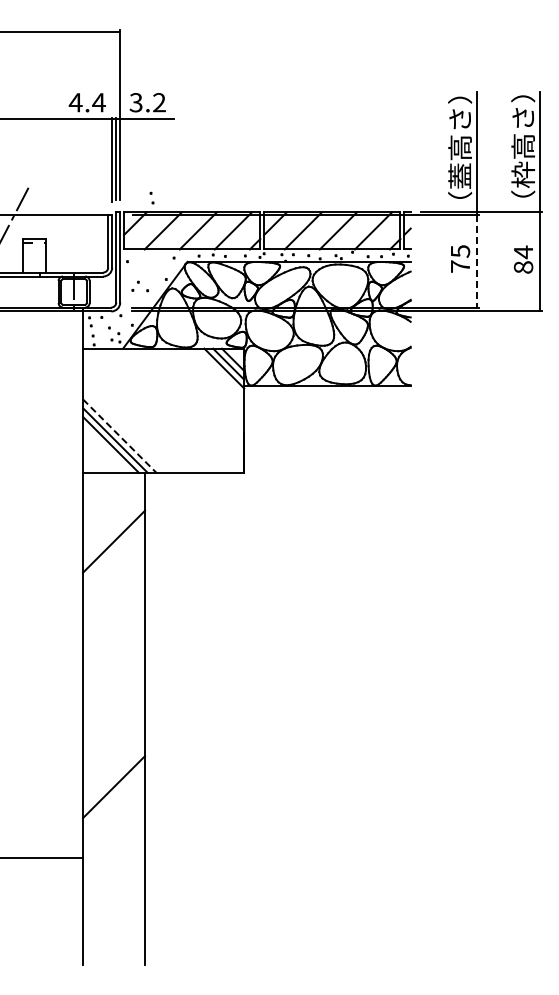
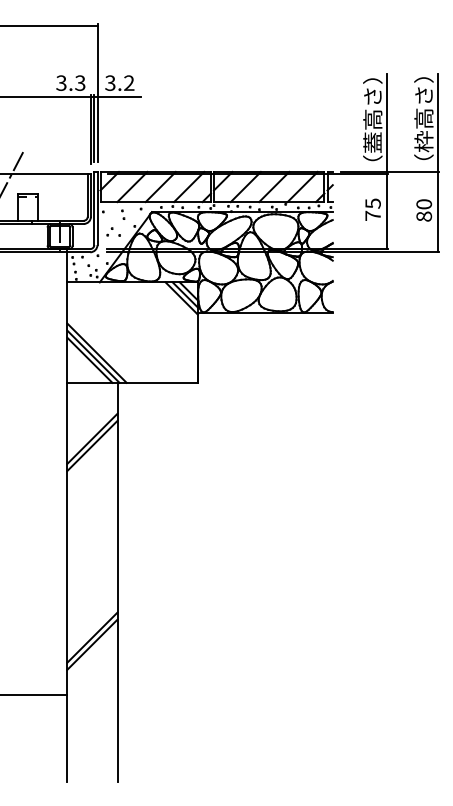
text: (86, 102) -> (70, 83), 4.4 -> 3.3
part: (151, 197) -> (122, 214), moved
text: (523, 252) -> (424, 204), 84 -> 80
line: (477, 261) -> (386, 211), dashed -> solid
line: (119, 436) -> (96, 353), dashed -> solid
line: (114, 550) -> (92, 445), added
line: (114, 795) -> (92, 644), added

